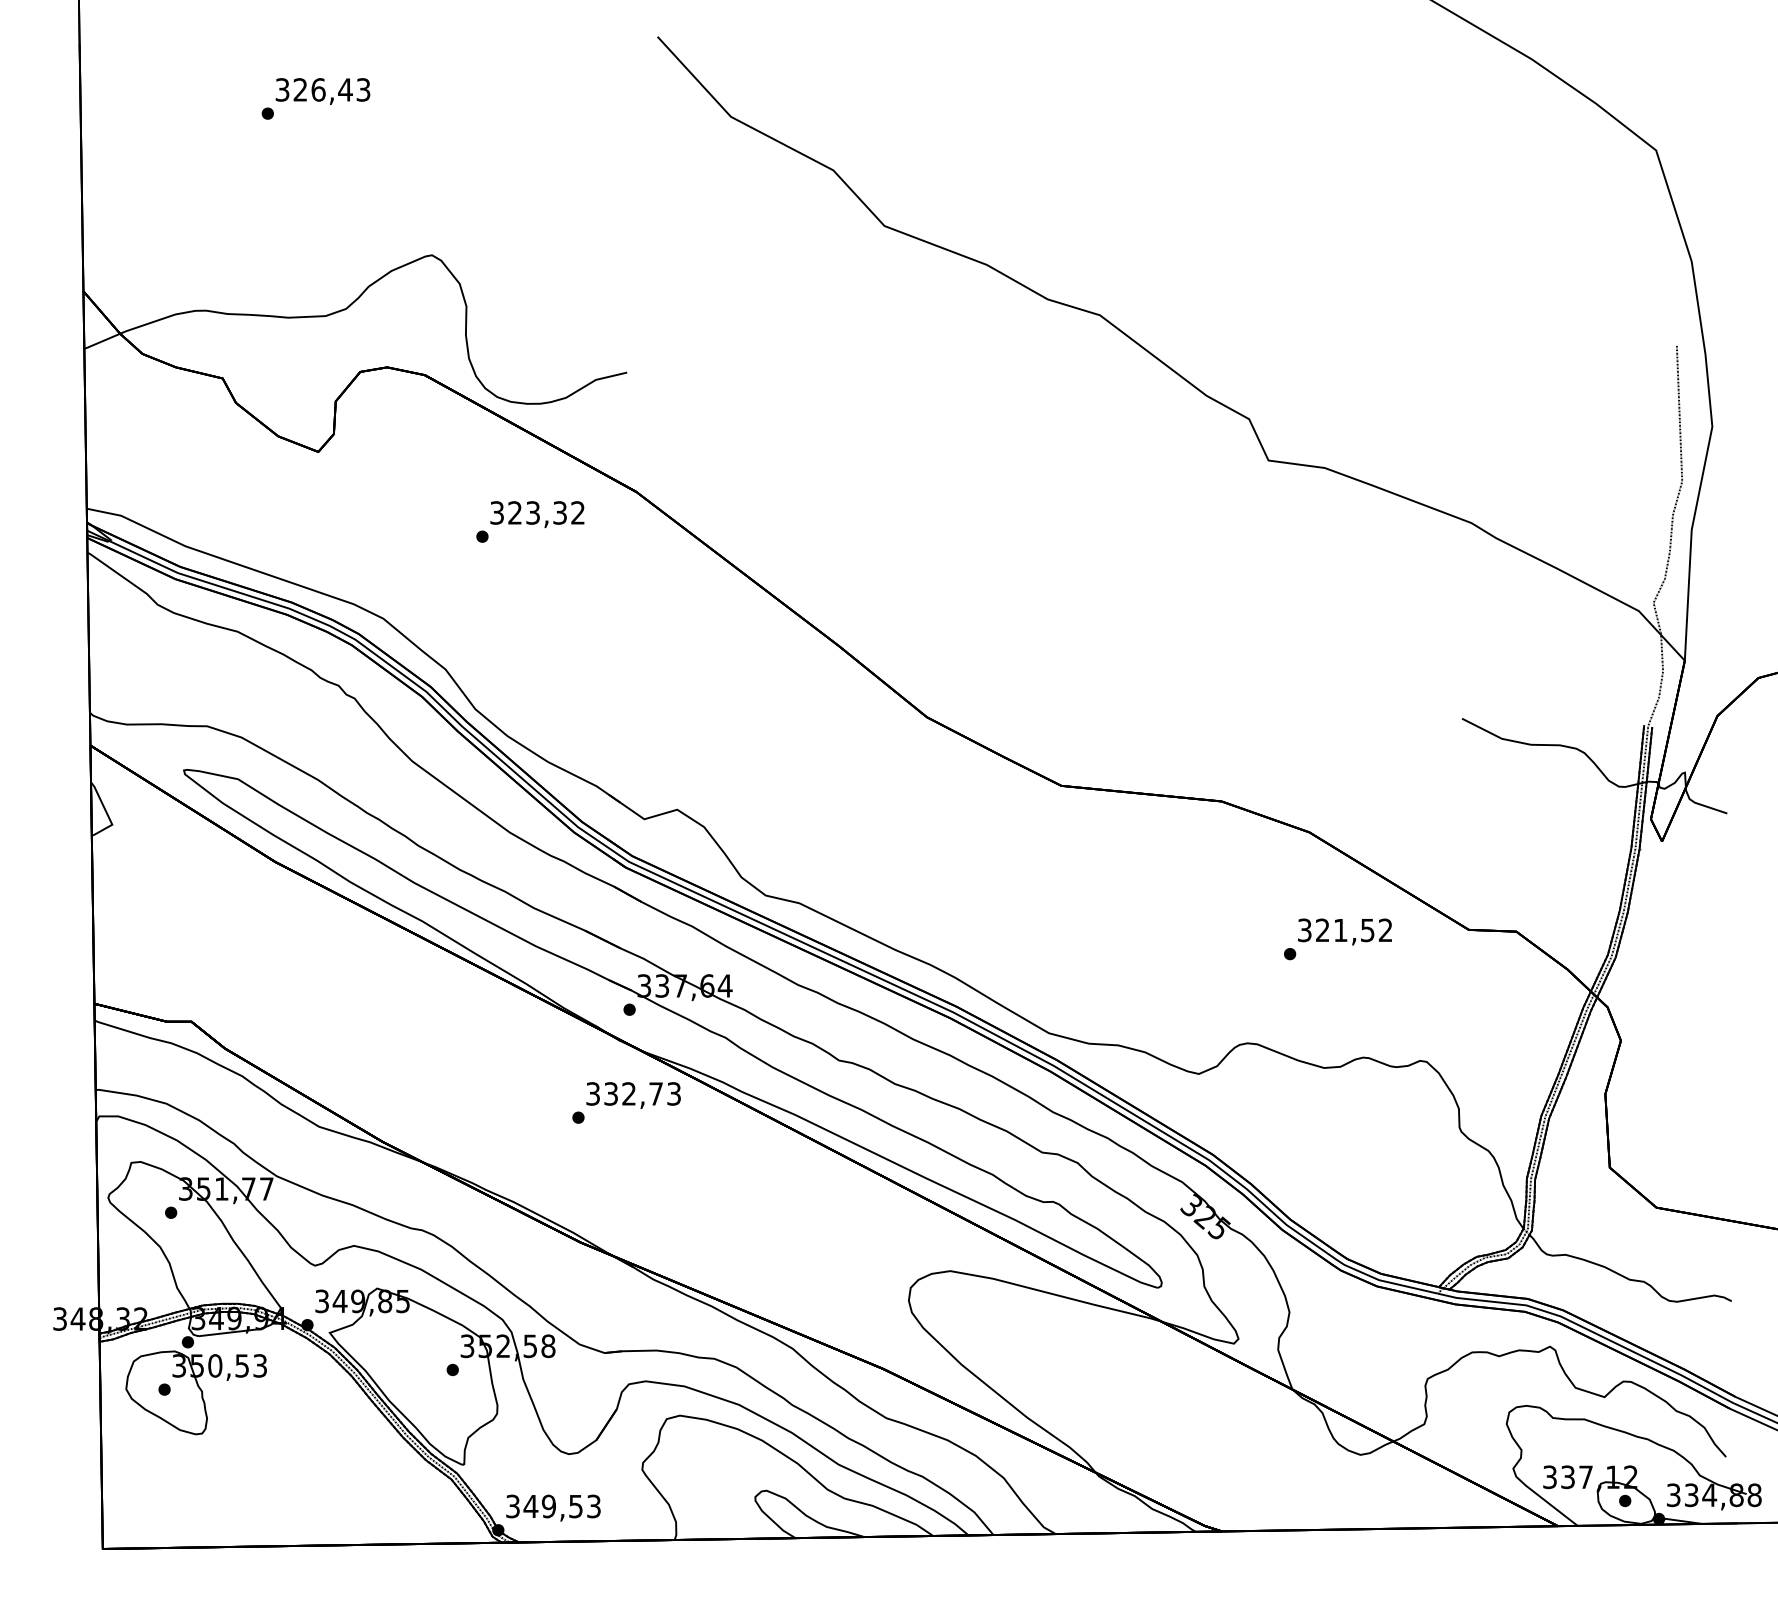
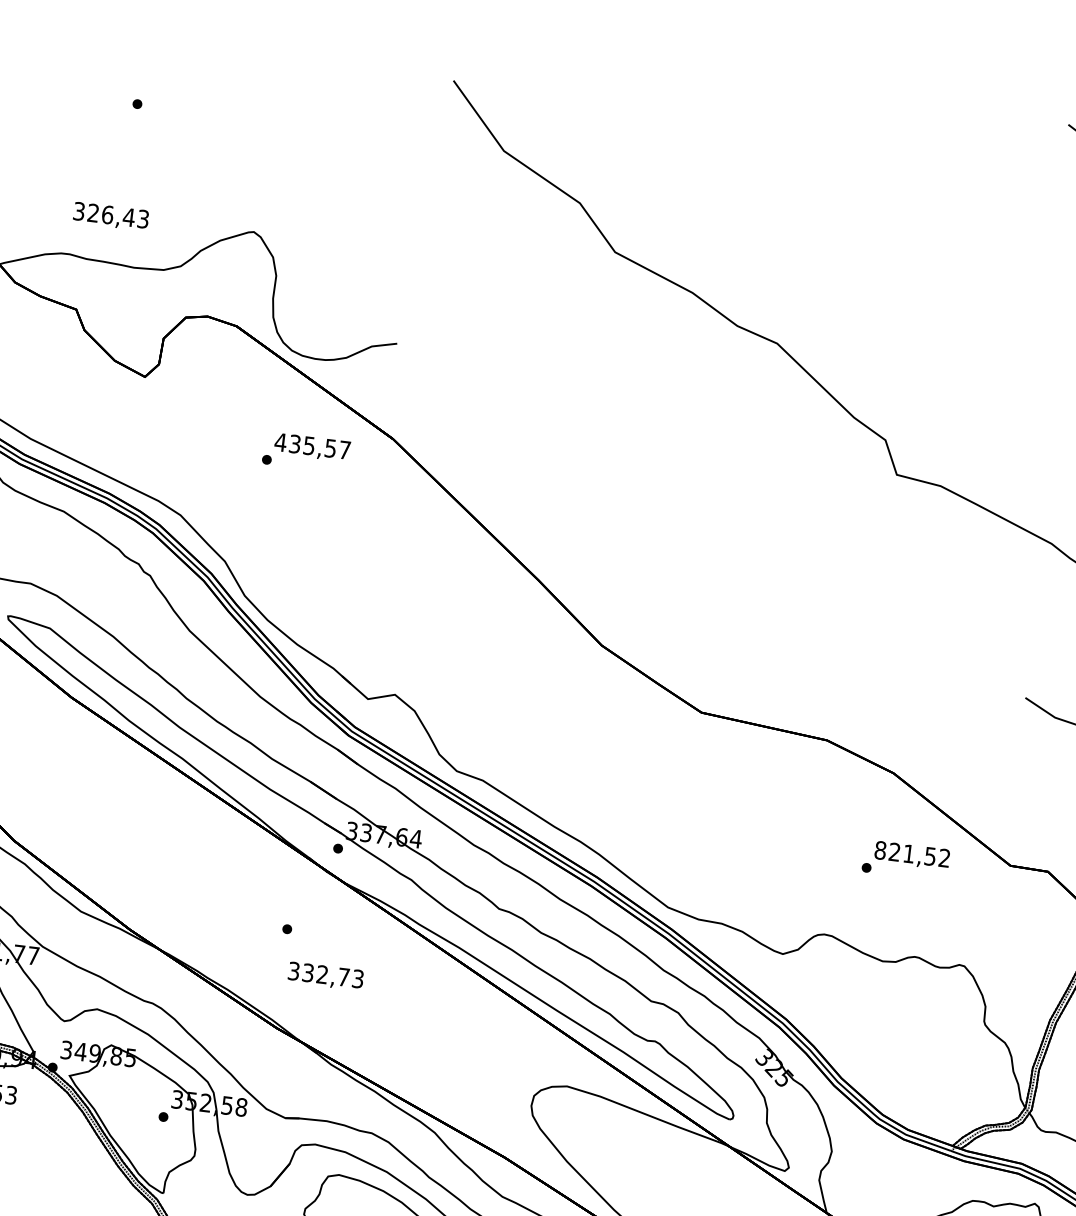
text: (322, 91) -> (110, 216), moved
text: (536, 512) -> (312, 445), 323,32 -> 435,57
text: (1304, 930) -> (880, 850), 321,52 -> 821,52
text: (633, 1095) -> (325, 976), moved

